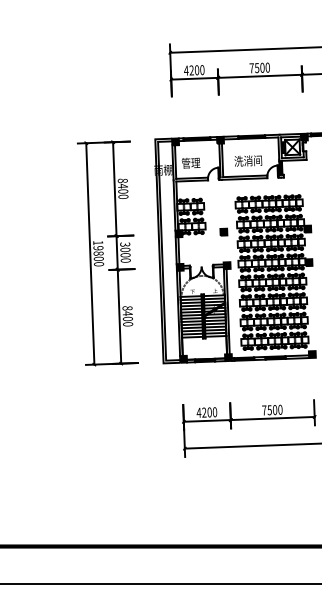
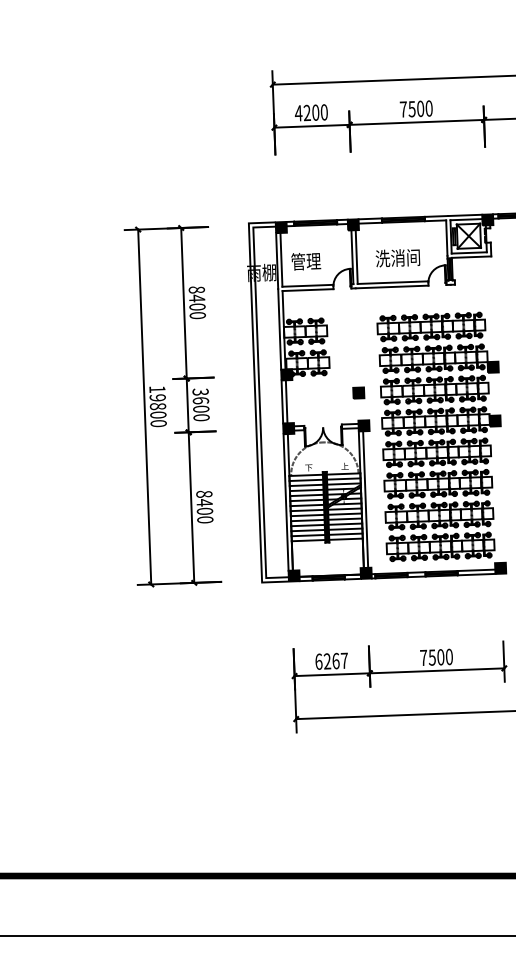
part: (223, 231) -> (358, 391), moved
text: (125, 249) -> (201, 399), 3000 -> 3600
text: (206, 412) -> (330, 661), 4200 -> 6267

